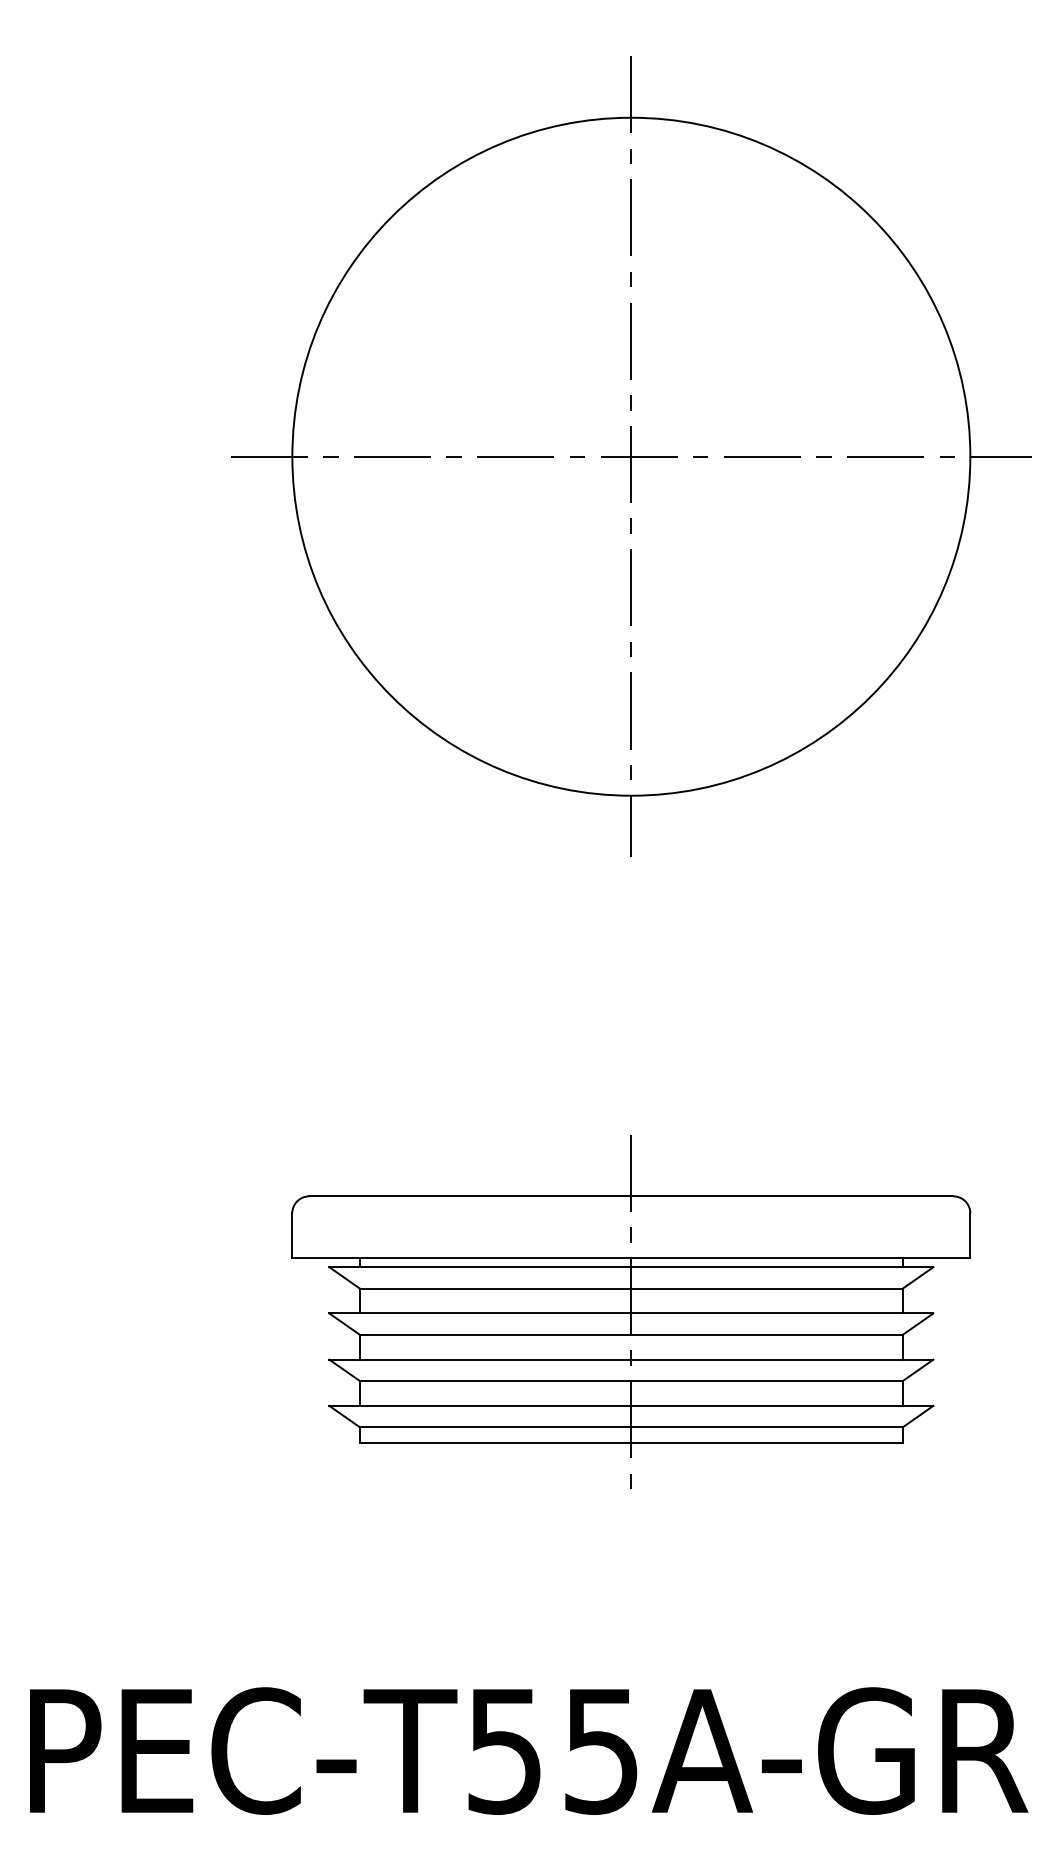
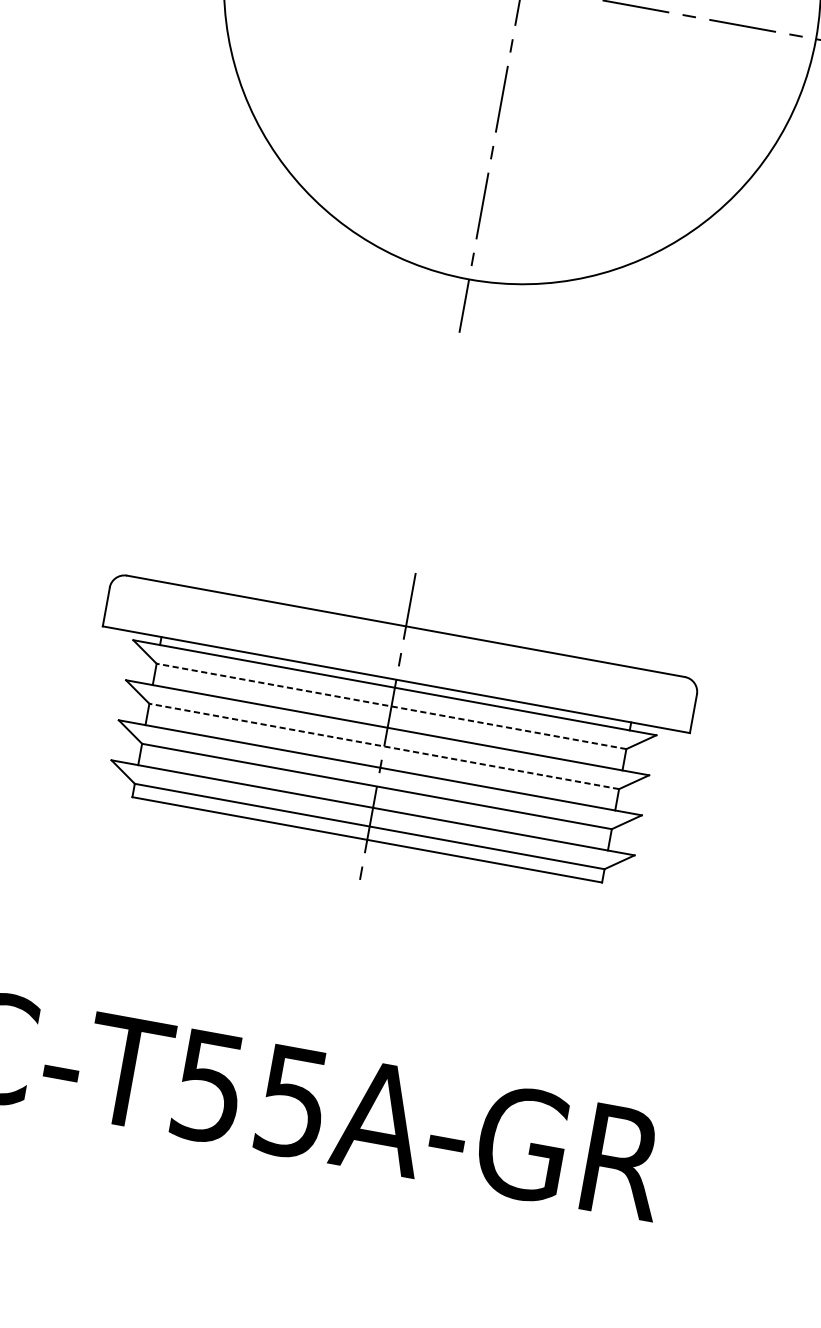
line: (630, 1288) -> (390, 706), solid -> dashed
line: (630, 1335) -> (383, 746), solid -> dashed

